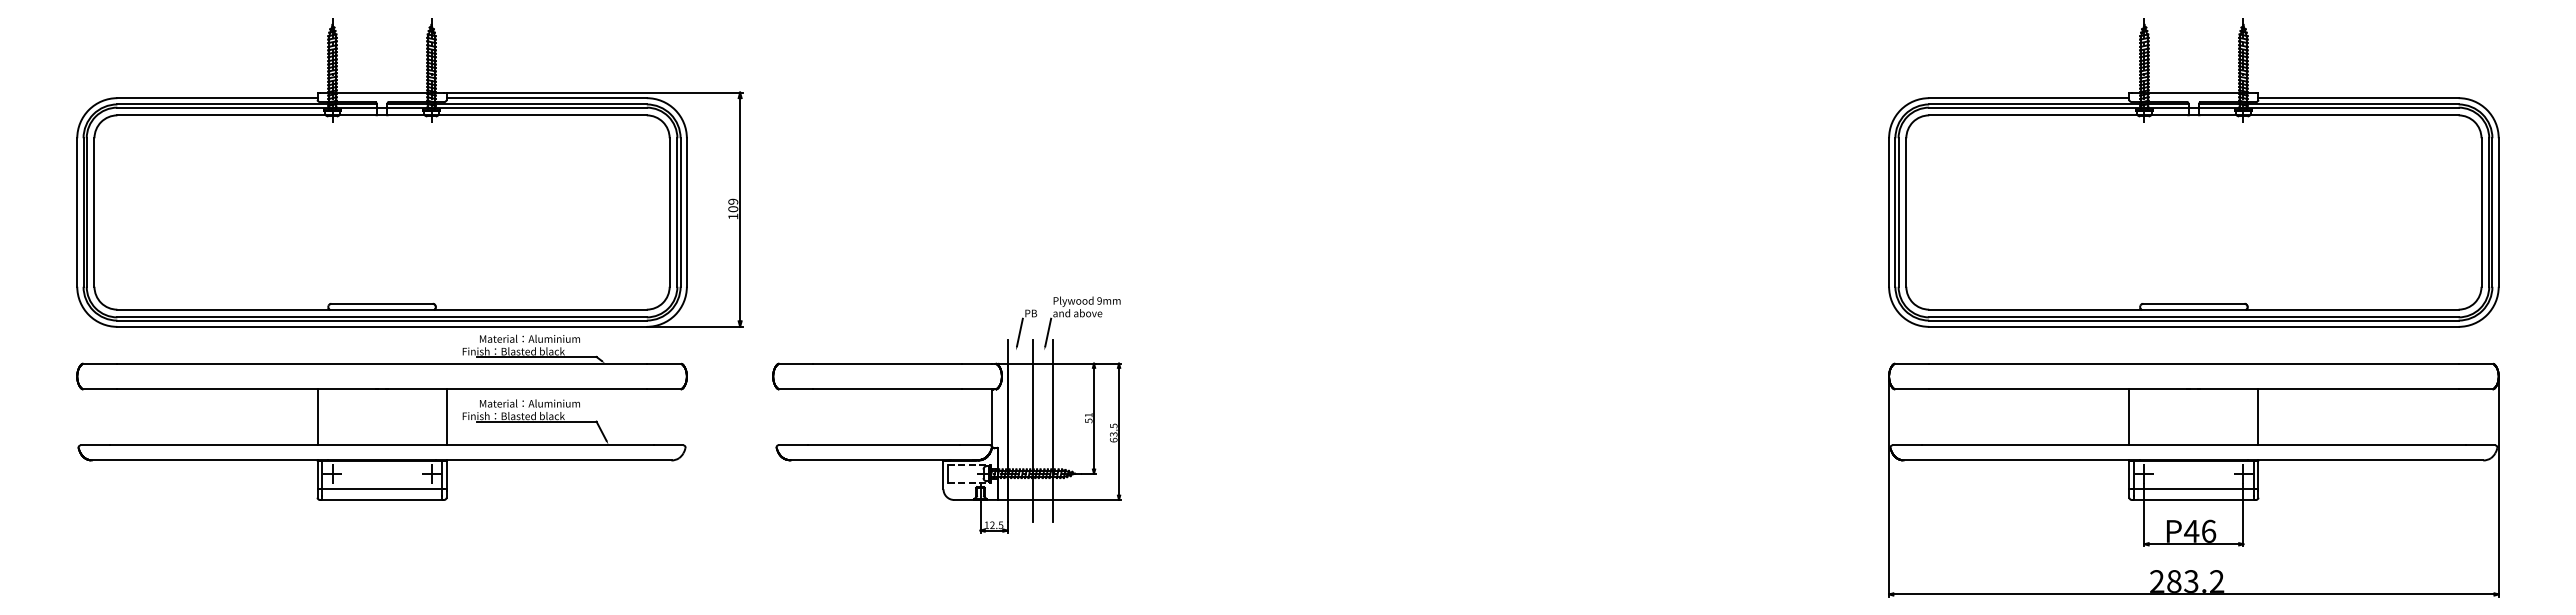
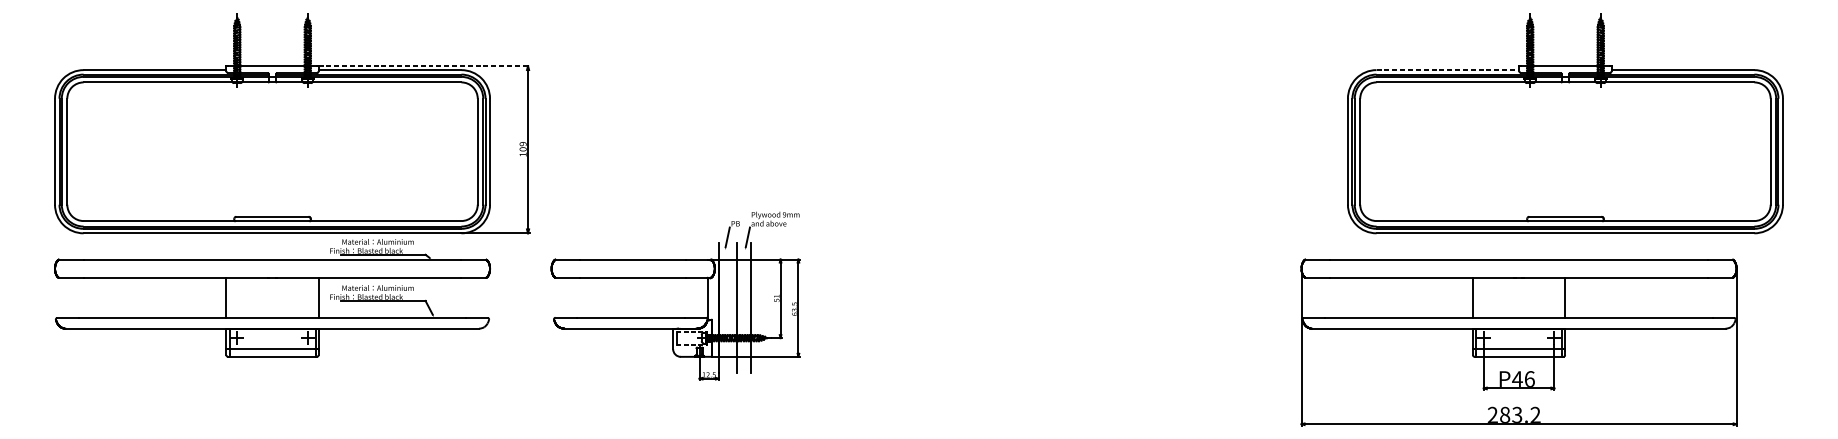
line: (595, 92) -> (424, 66), solid -> dashed
line: (2029, 98) -> (1448, 70), solid -> dashed
part: (2193, 479) -> (1518, 342), moved

